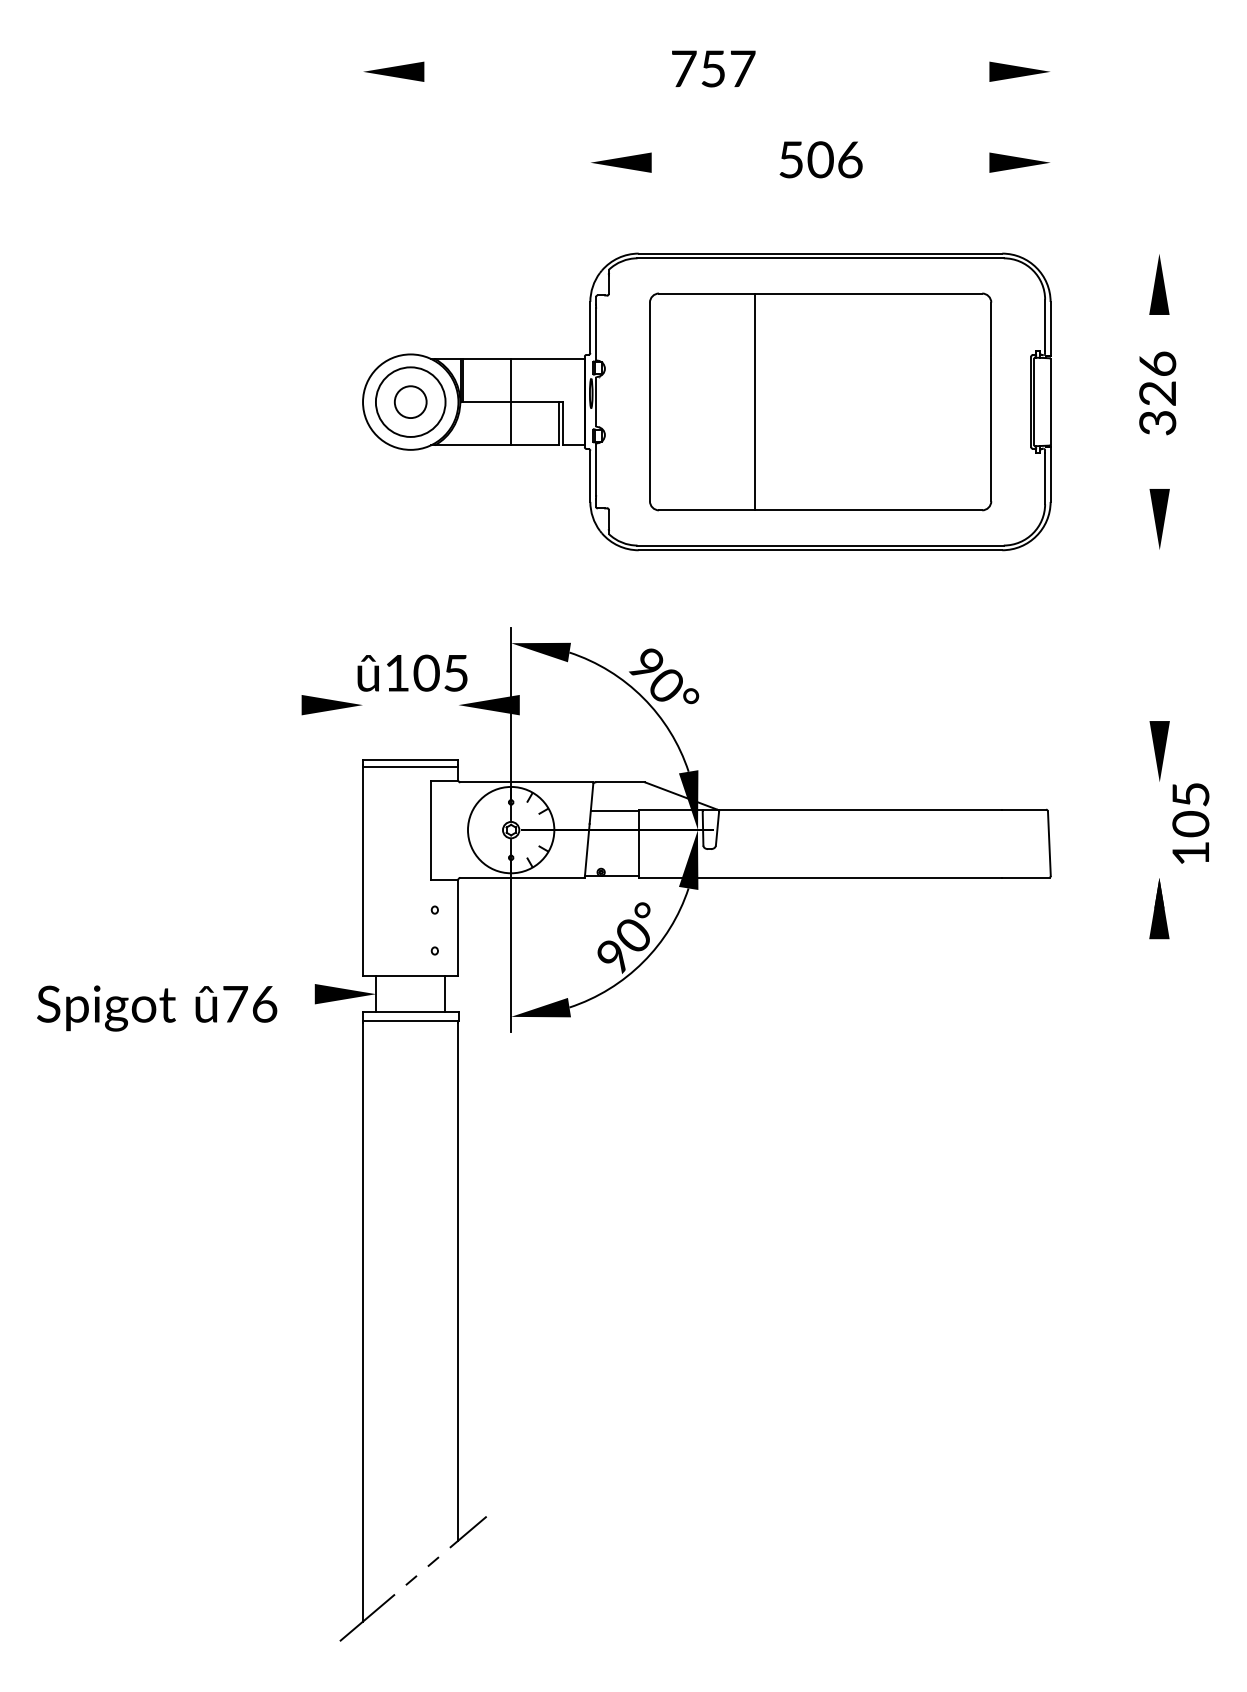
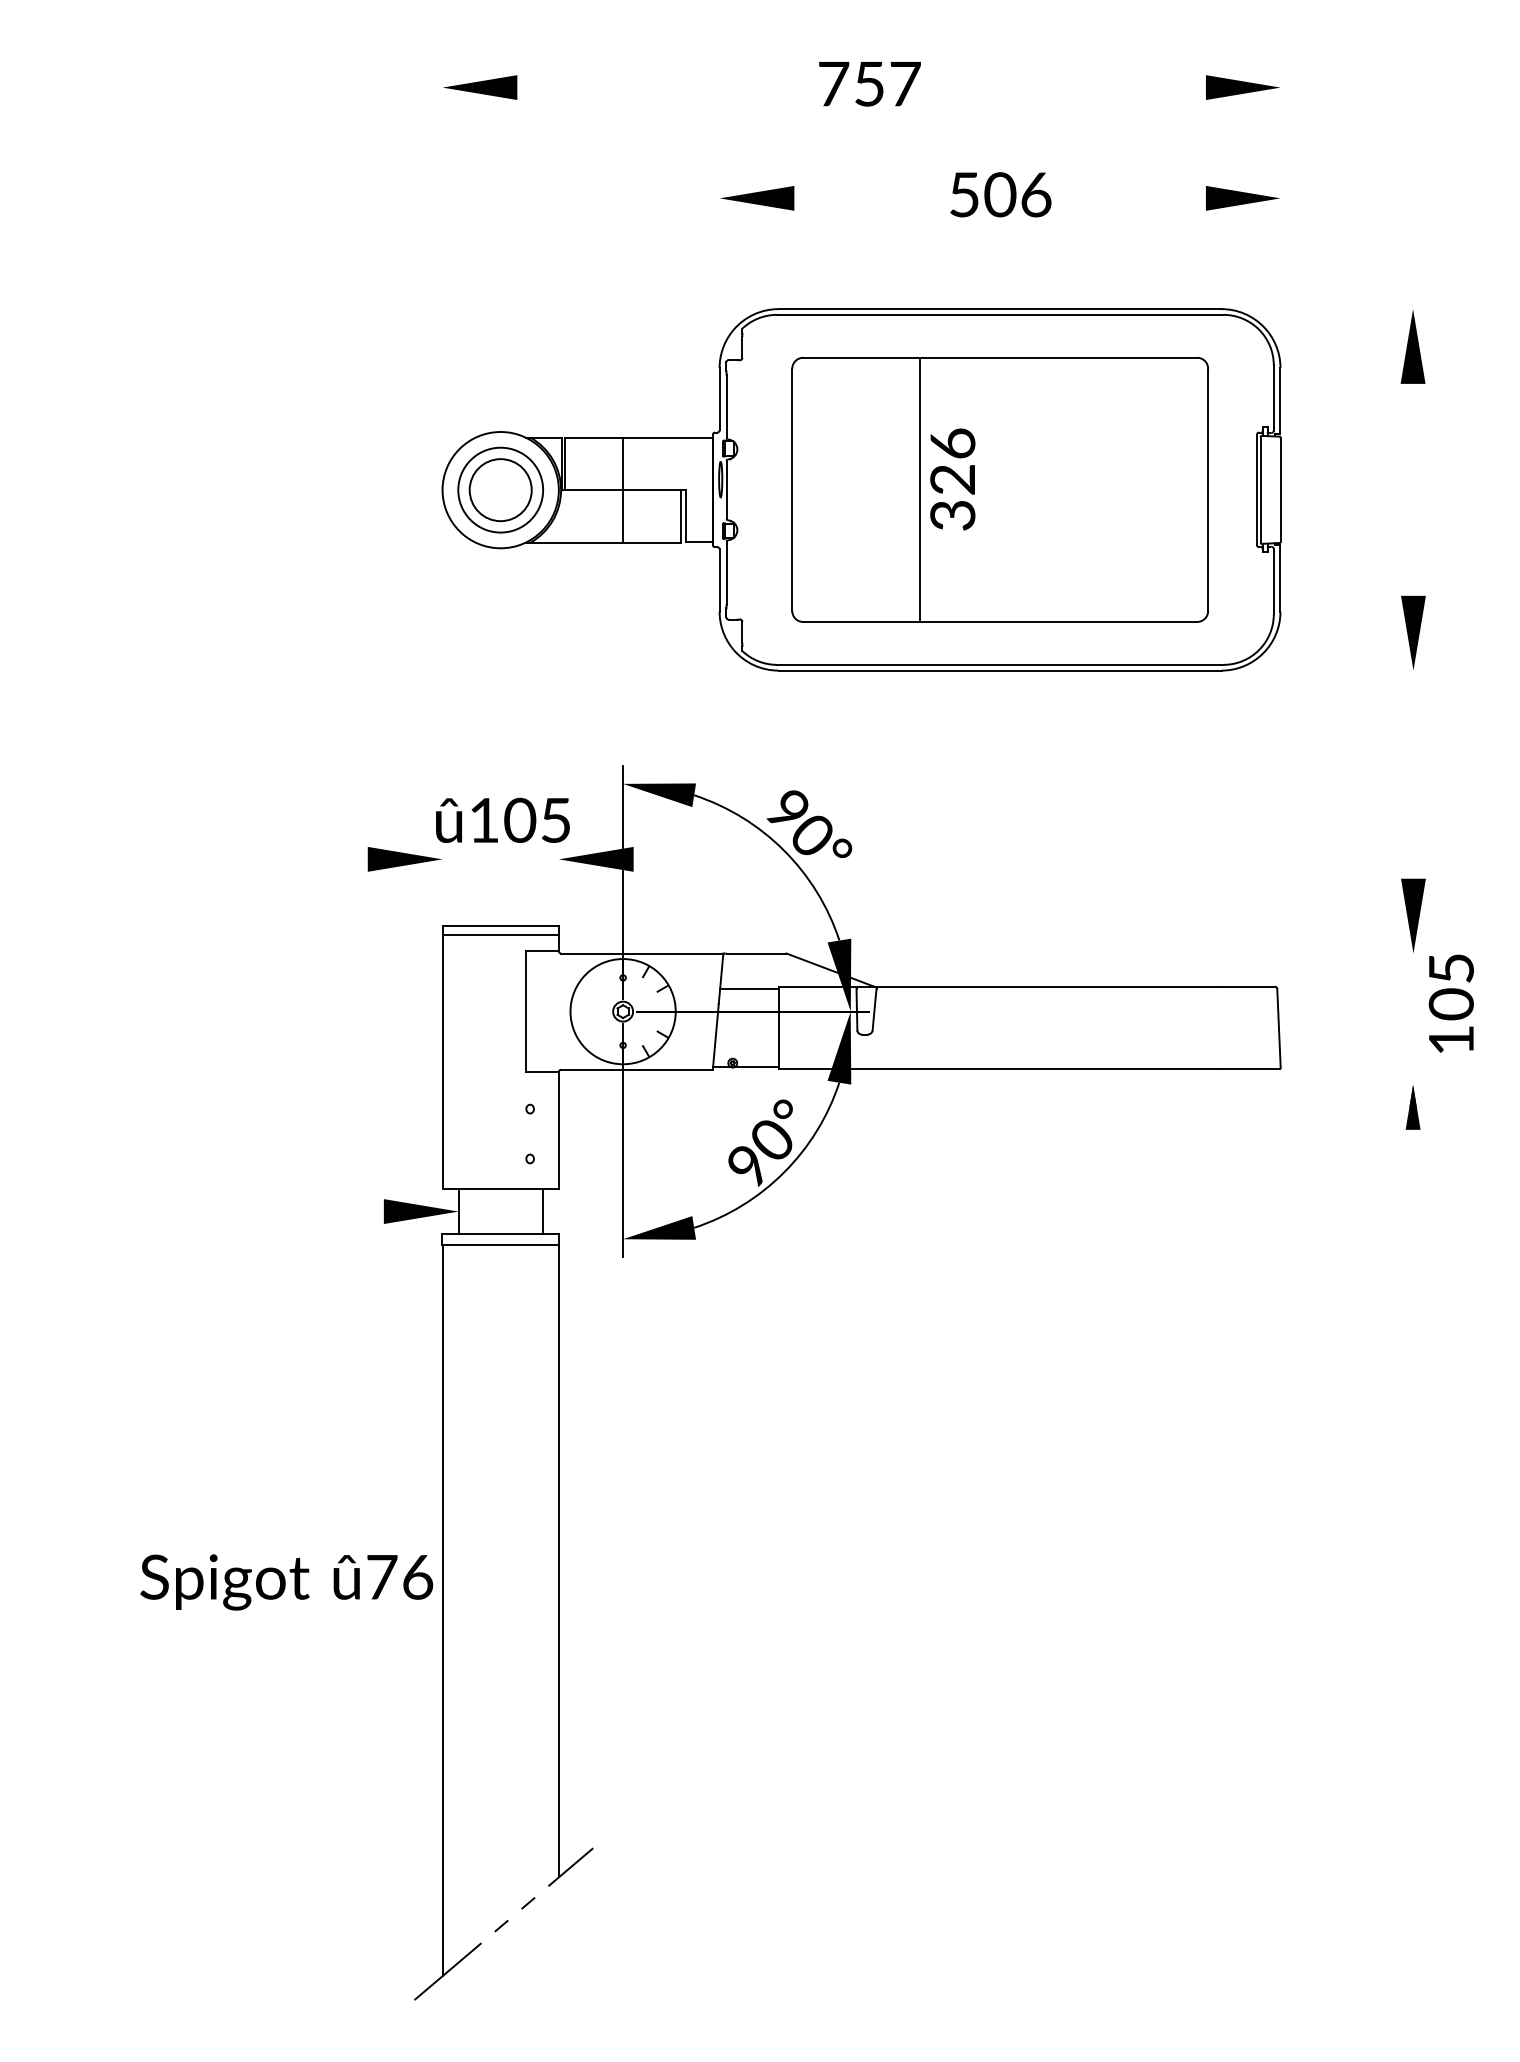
text: (1157, 393) -> (952, 479), moved
circle: (410, 402) -> (500, 490), size x1.6
part: (1159, 908) -> (1413, 1107), size x0.6
text: (157, 1008) -> (287, 1582), moved

